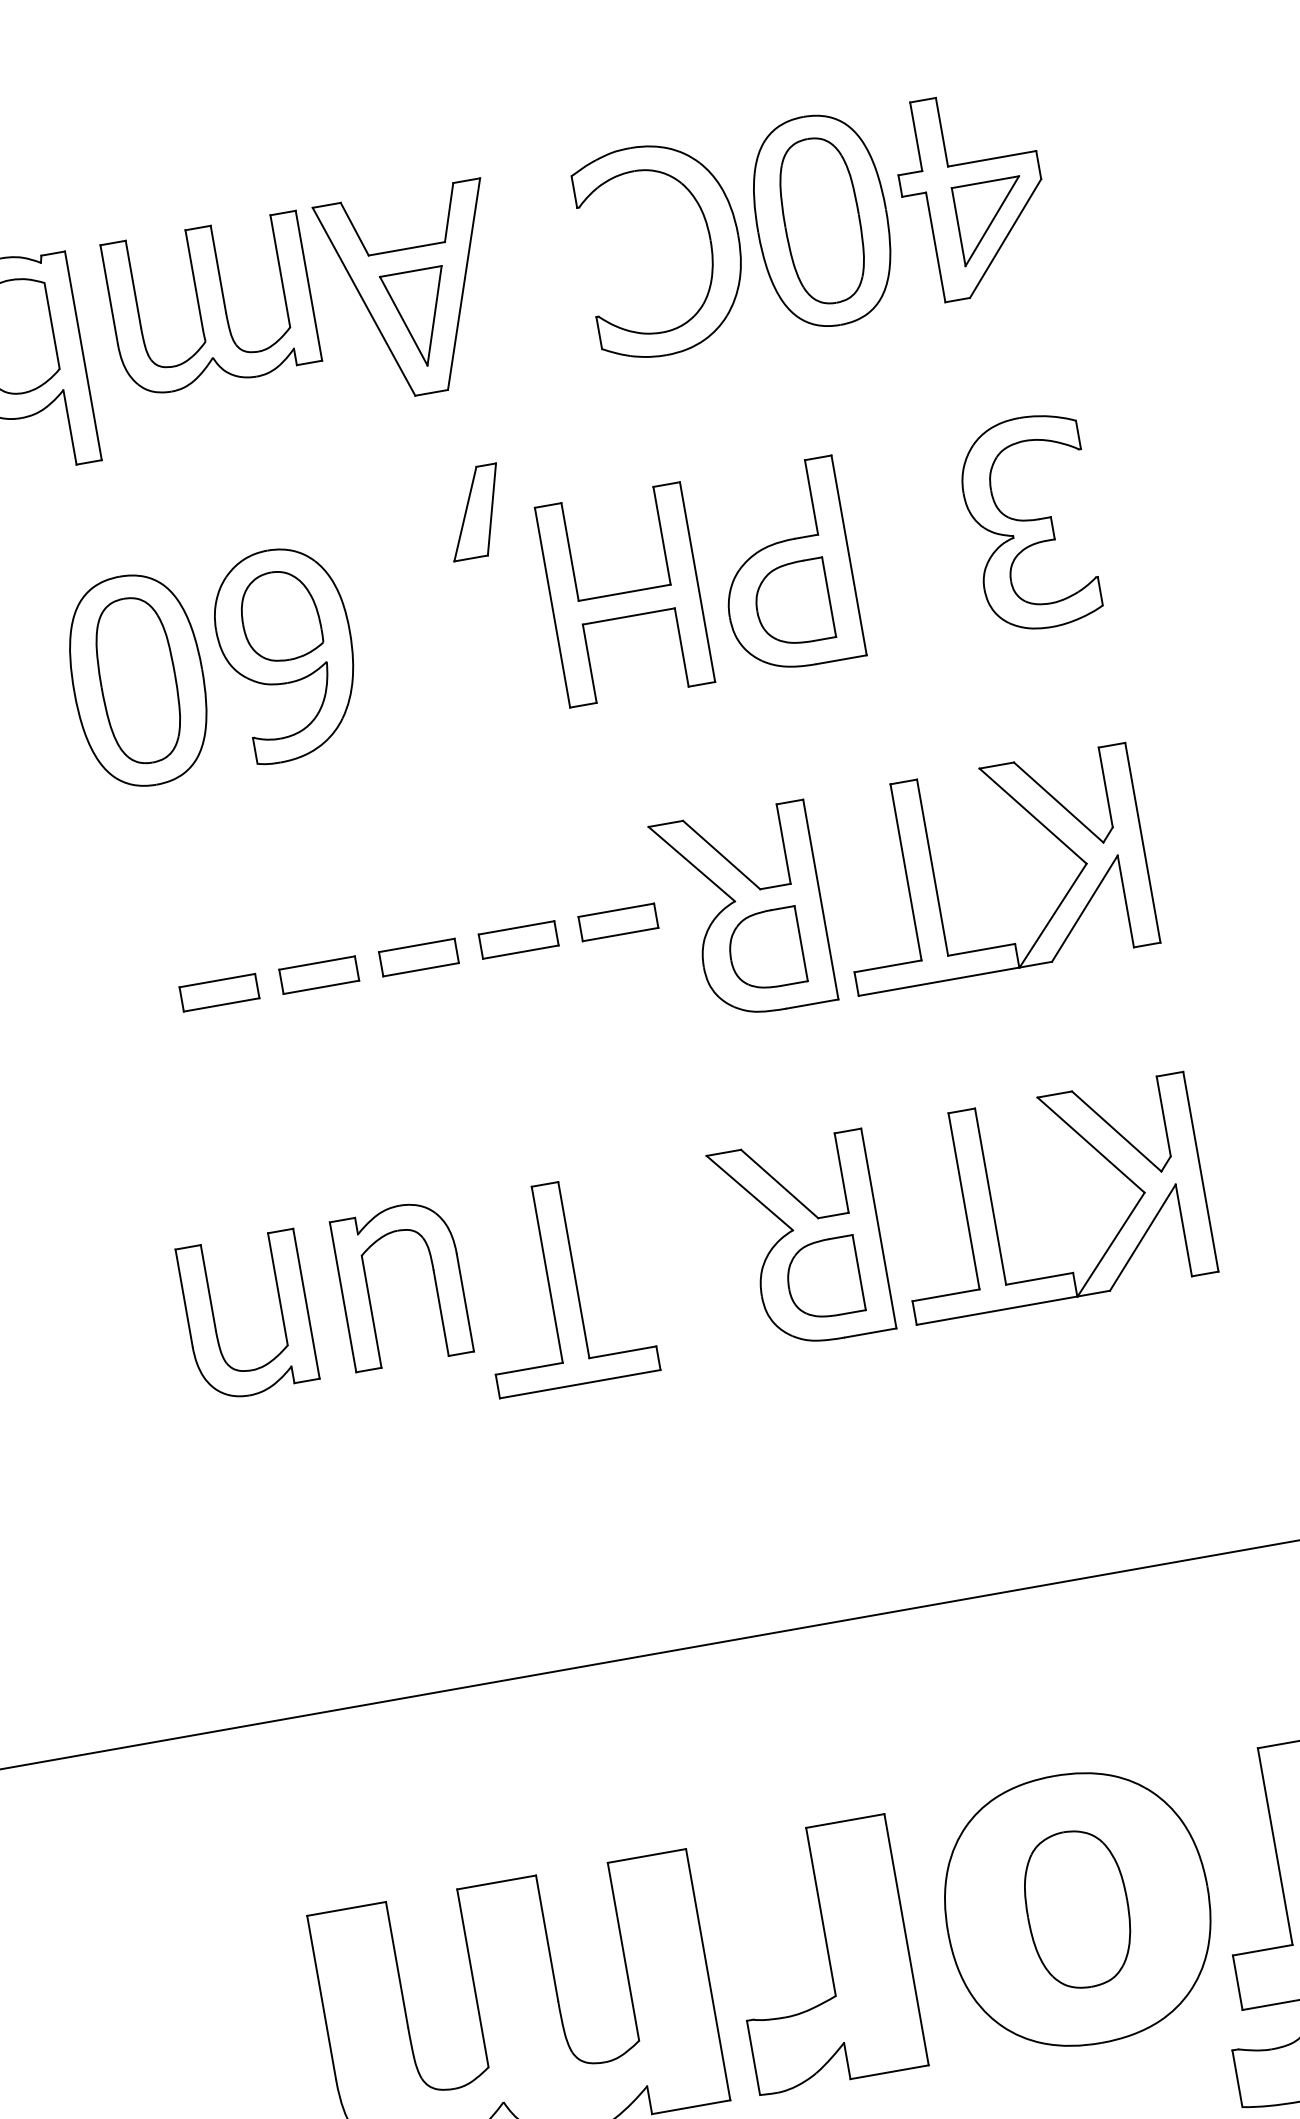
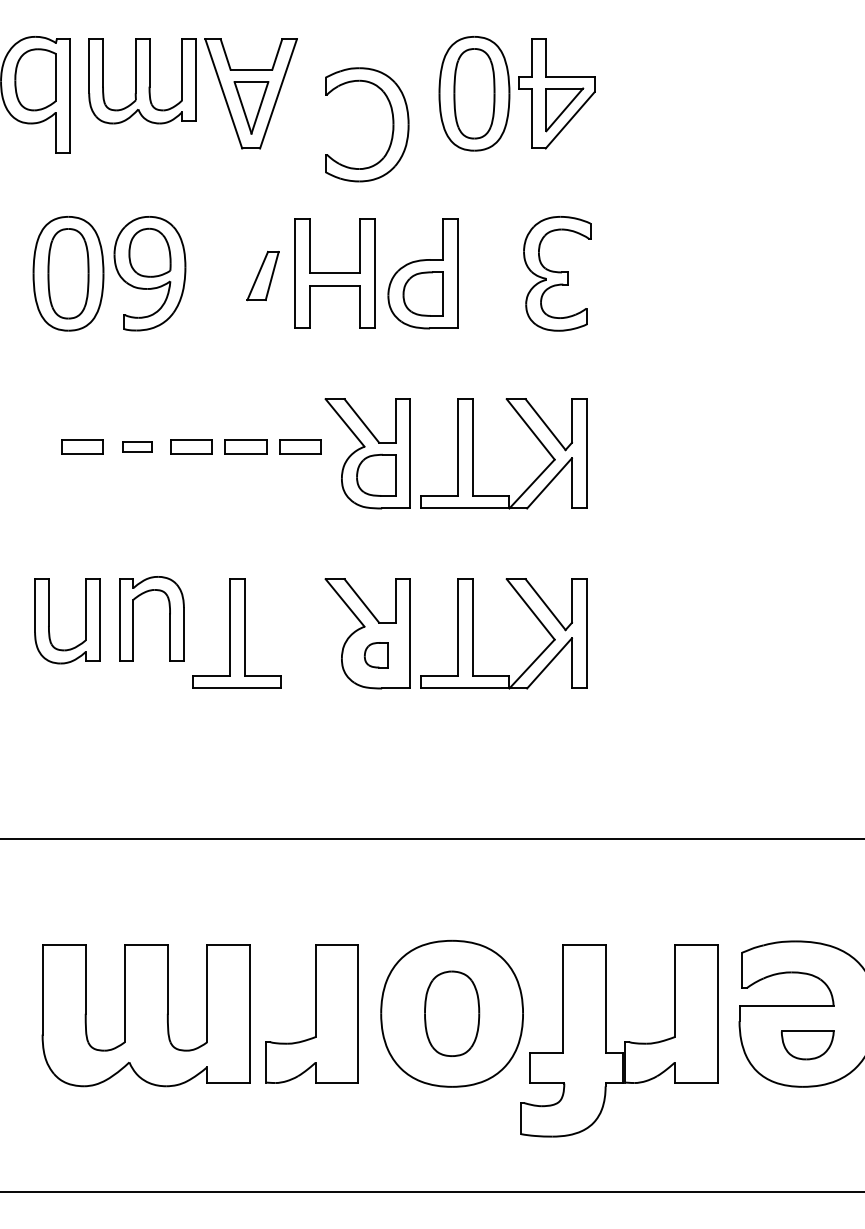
part: (708, 240) -> (392, 124), moved
part: (474, 513) -> (262, 276), moved
part: (318, 974) -> (136, 446), size x0.7
part: (823, 1277) -> (376, 654), size x0.6

